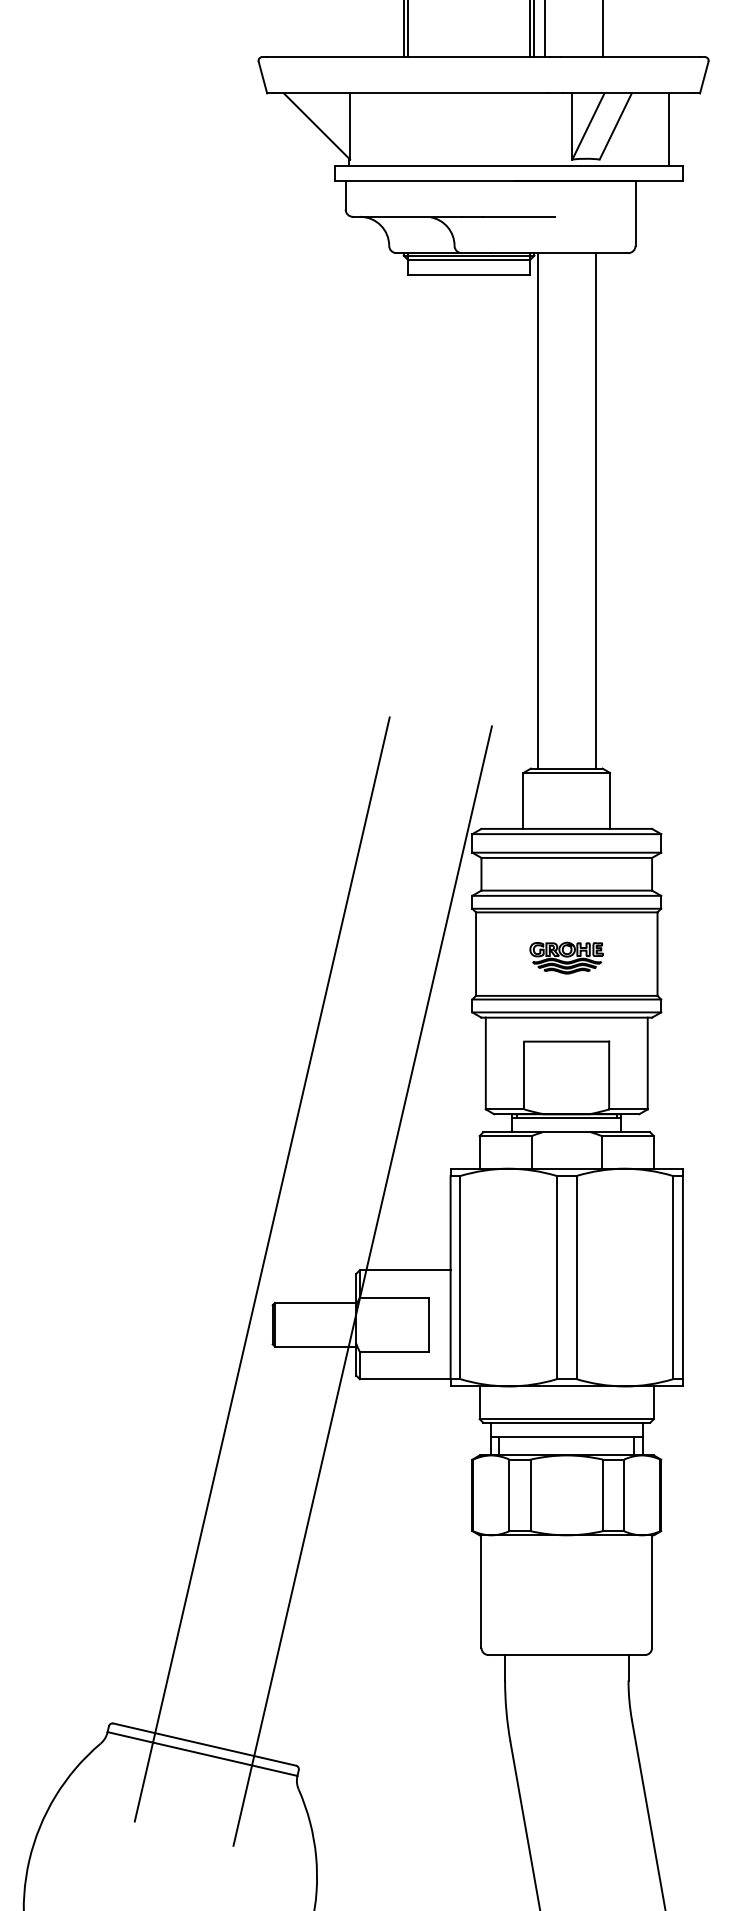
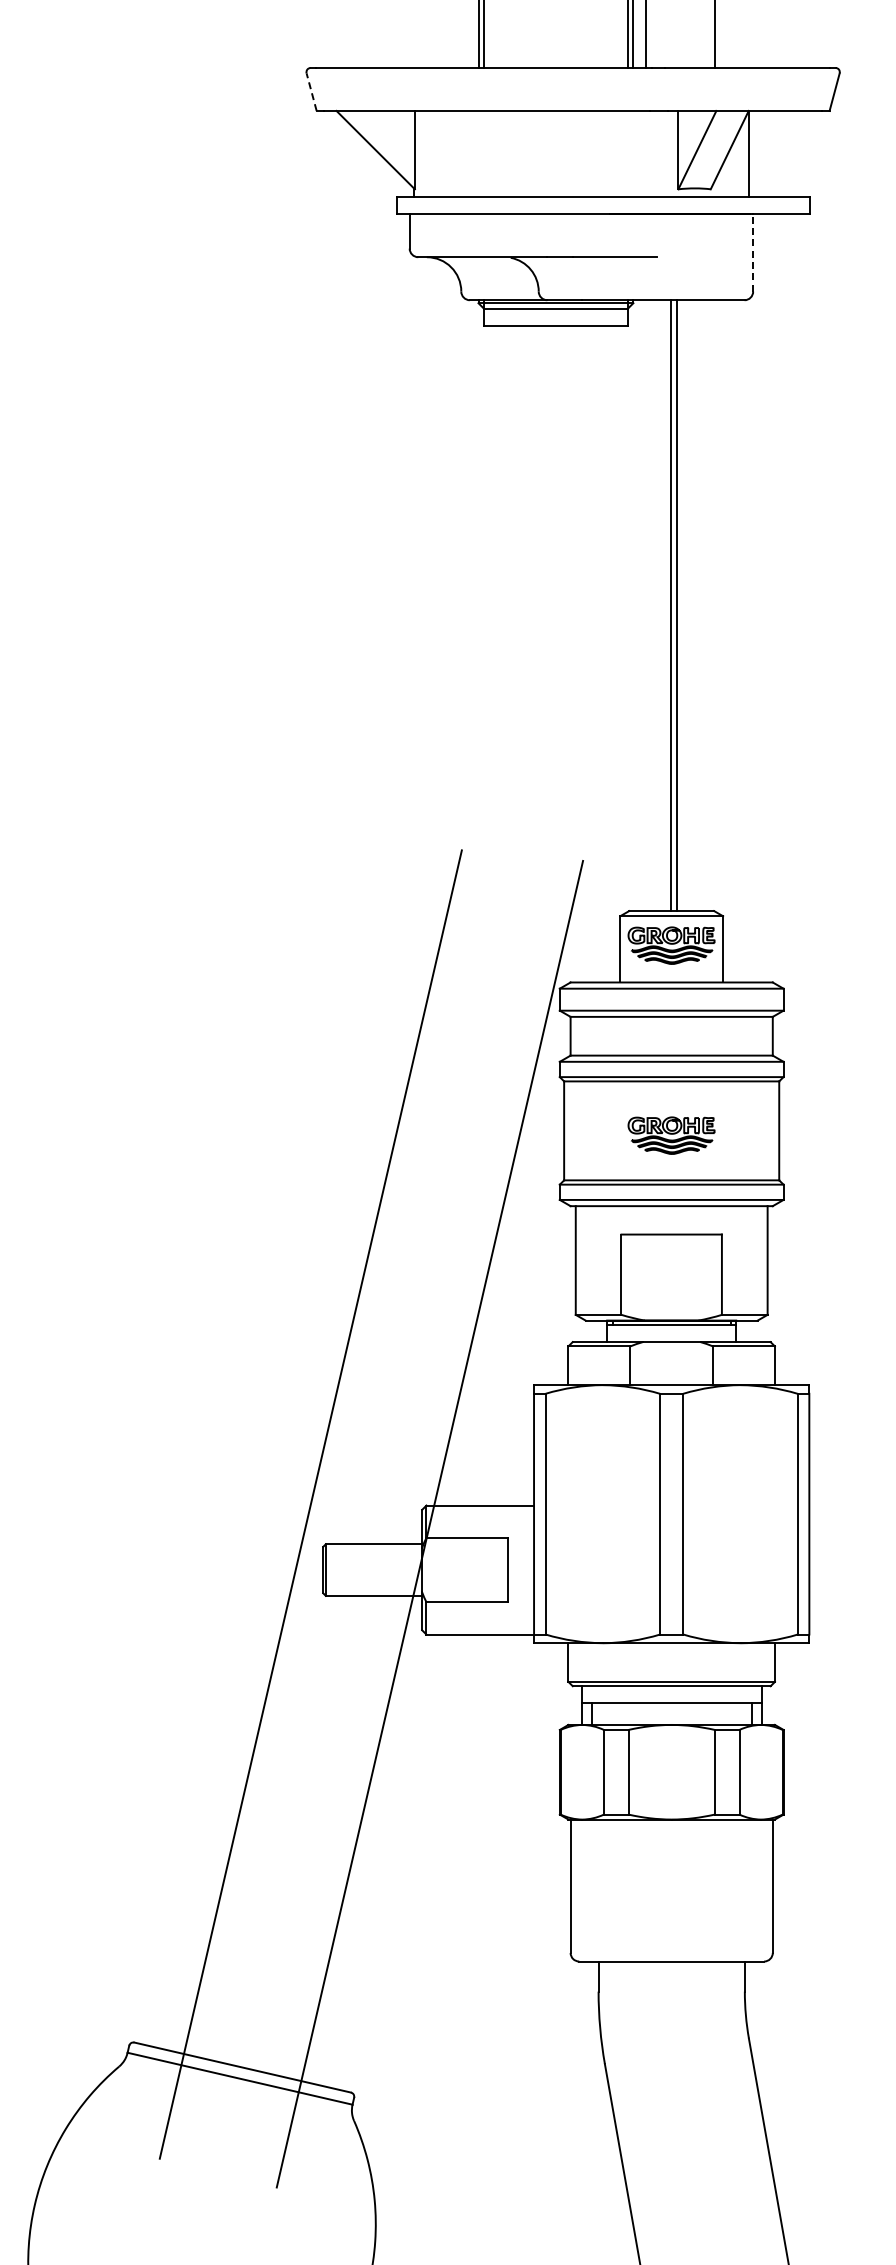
line: (262, 77) -> (311, 91), solid -> dashed
line: (668, 129) -> (748, 153), moved
line: (635, 212) -> (753, 252), solid -> dashed
line: (537, 510) -> (671, 605), moved
line: (596, 510) -> (677, 605), moved
part: (566, 797) -> (671, 945), added

